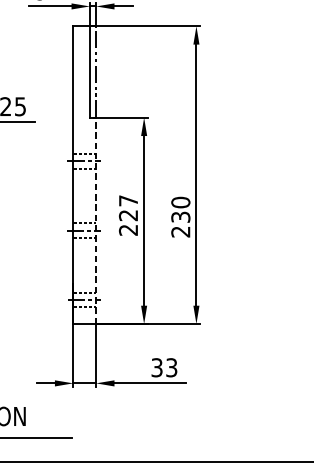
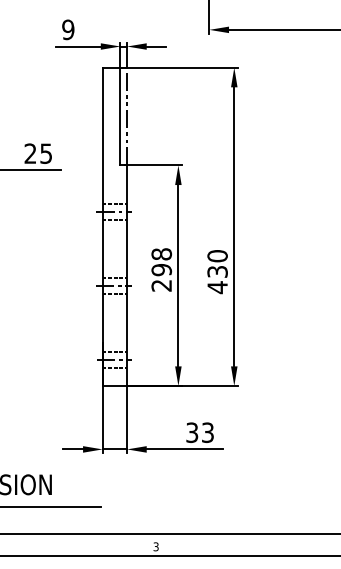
text: (128, 208) -> (161, 262), 227 -> 298
line: (96, 220) -> (127, 275), dashed -> solid
text: (180, 231) -> (217, 287), 230 -> 430

